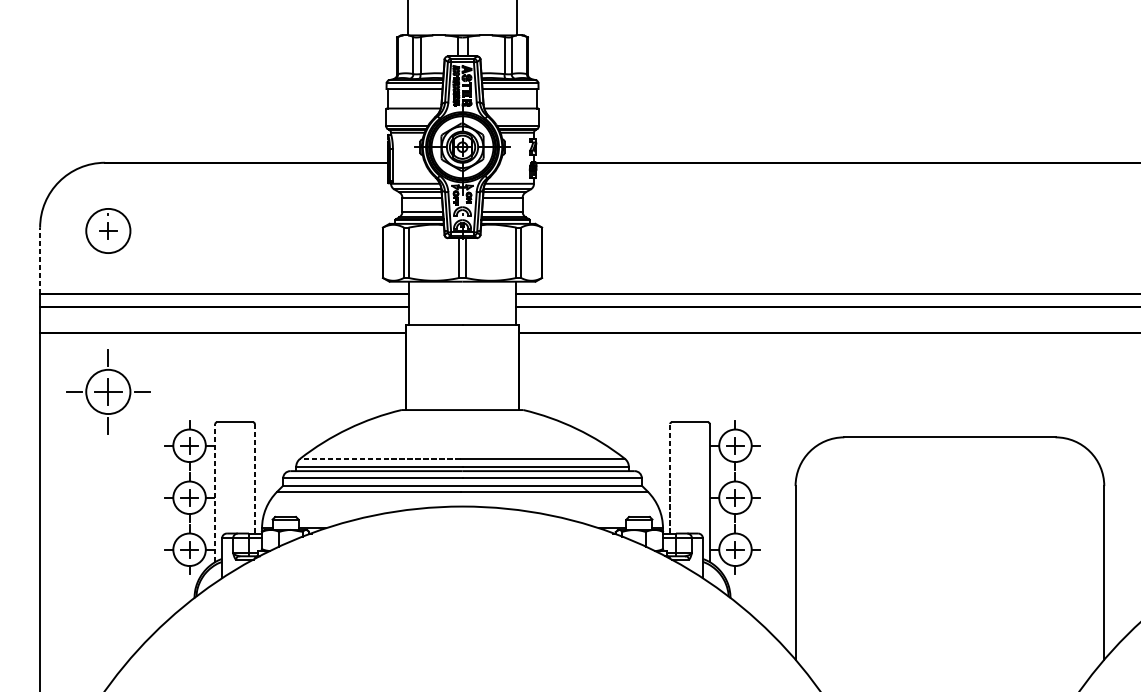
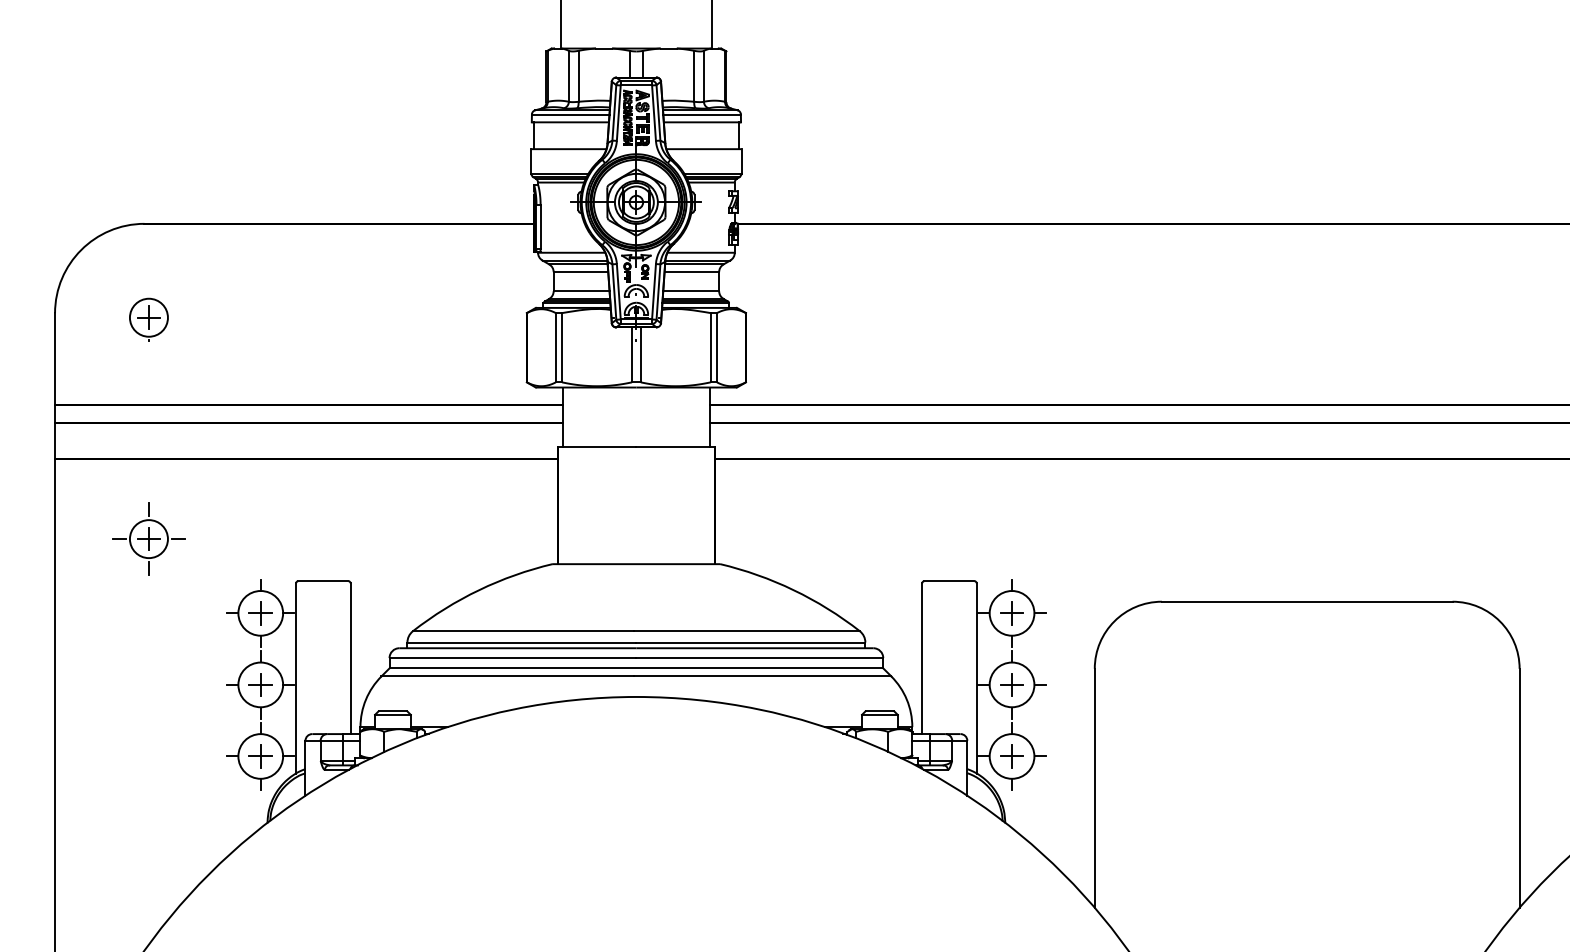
circle: (108, 230) -> (148, 317), size x0.62
line: (40, 261) -> (55, 359), dashed -> solid
part: (108, 391) -> (148, 538), size x0.62
line: (379, 458) -> (522, 631), dashed -> solid
line: (670, 478) -> (922, 658), dashed -> solid
line: (254, 479) -> (350, 659), dashed -> solid
line: (215, 492) -> (296, 677), dashed -> solid

